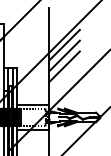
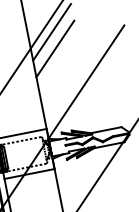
line: (64, 66) -> (58, 65), removed

